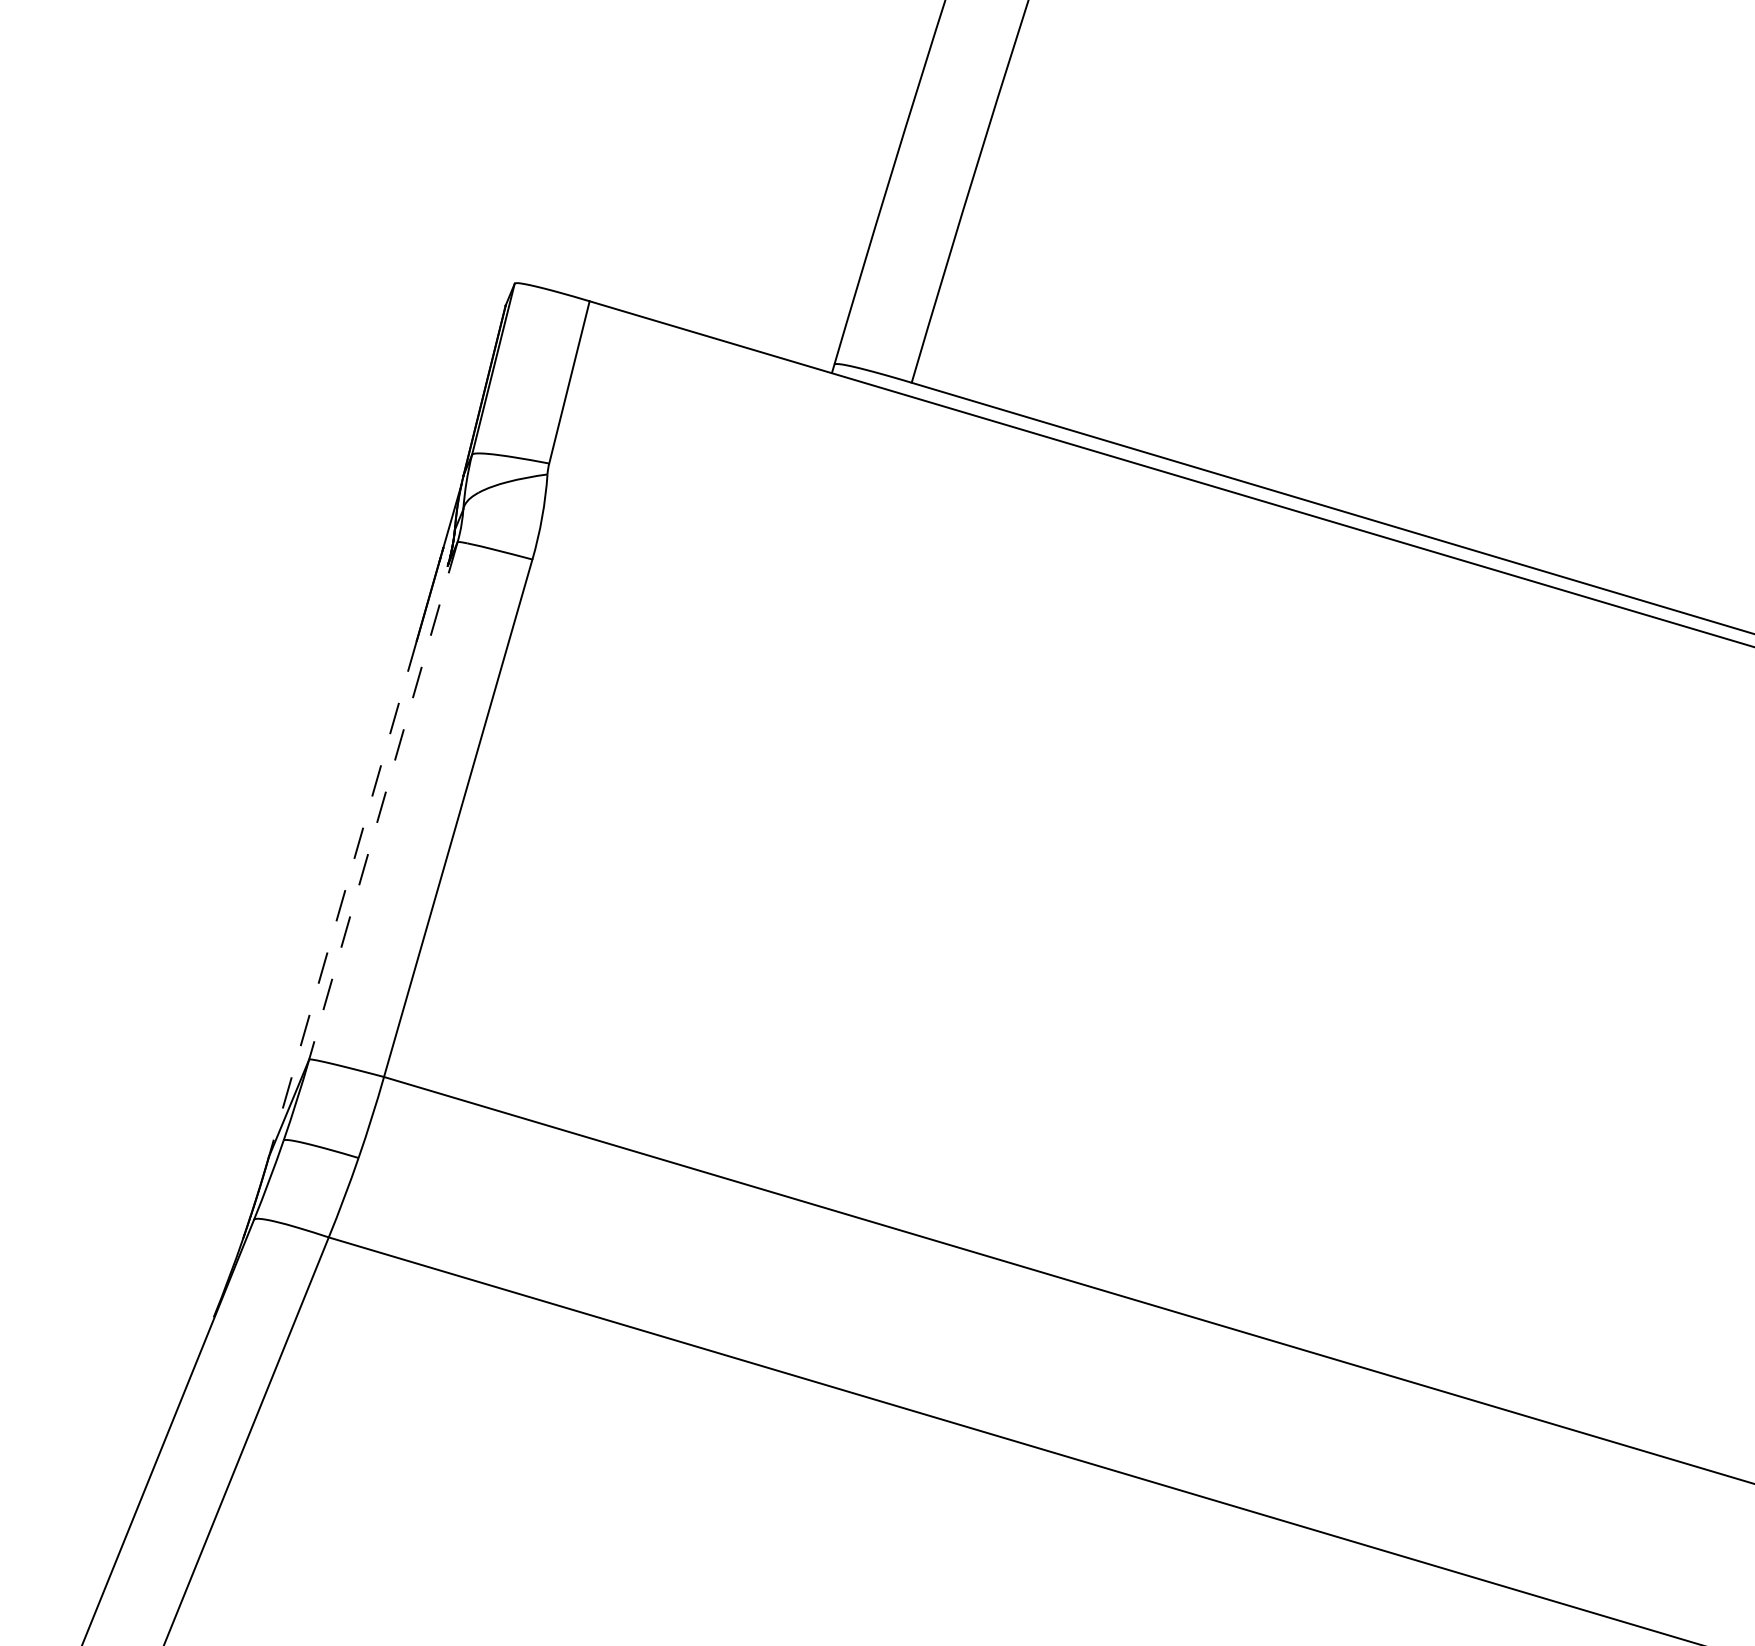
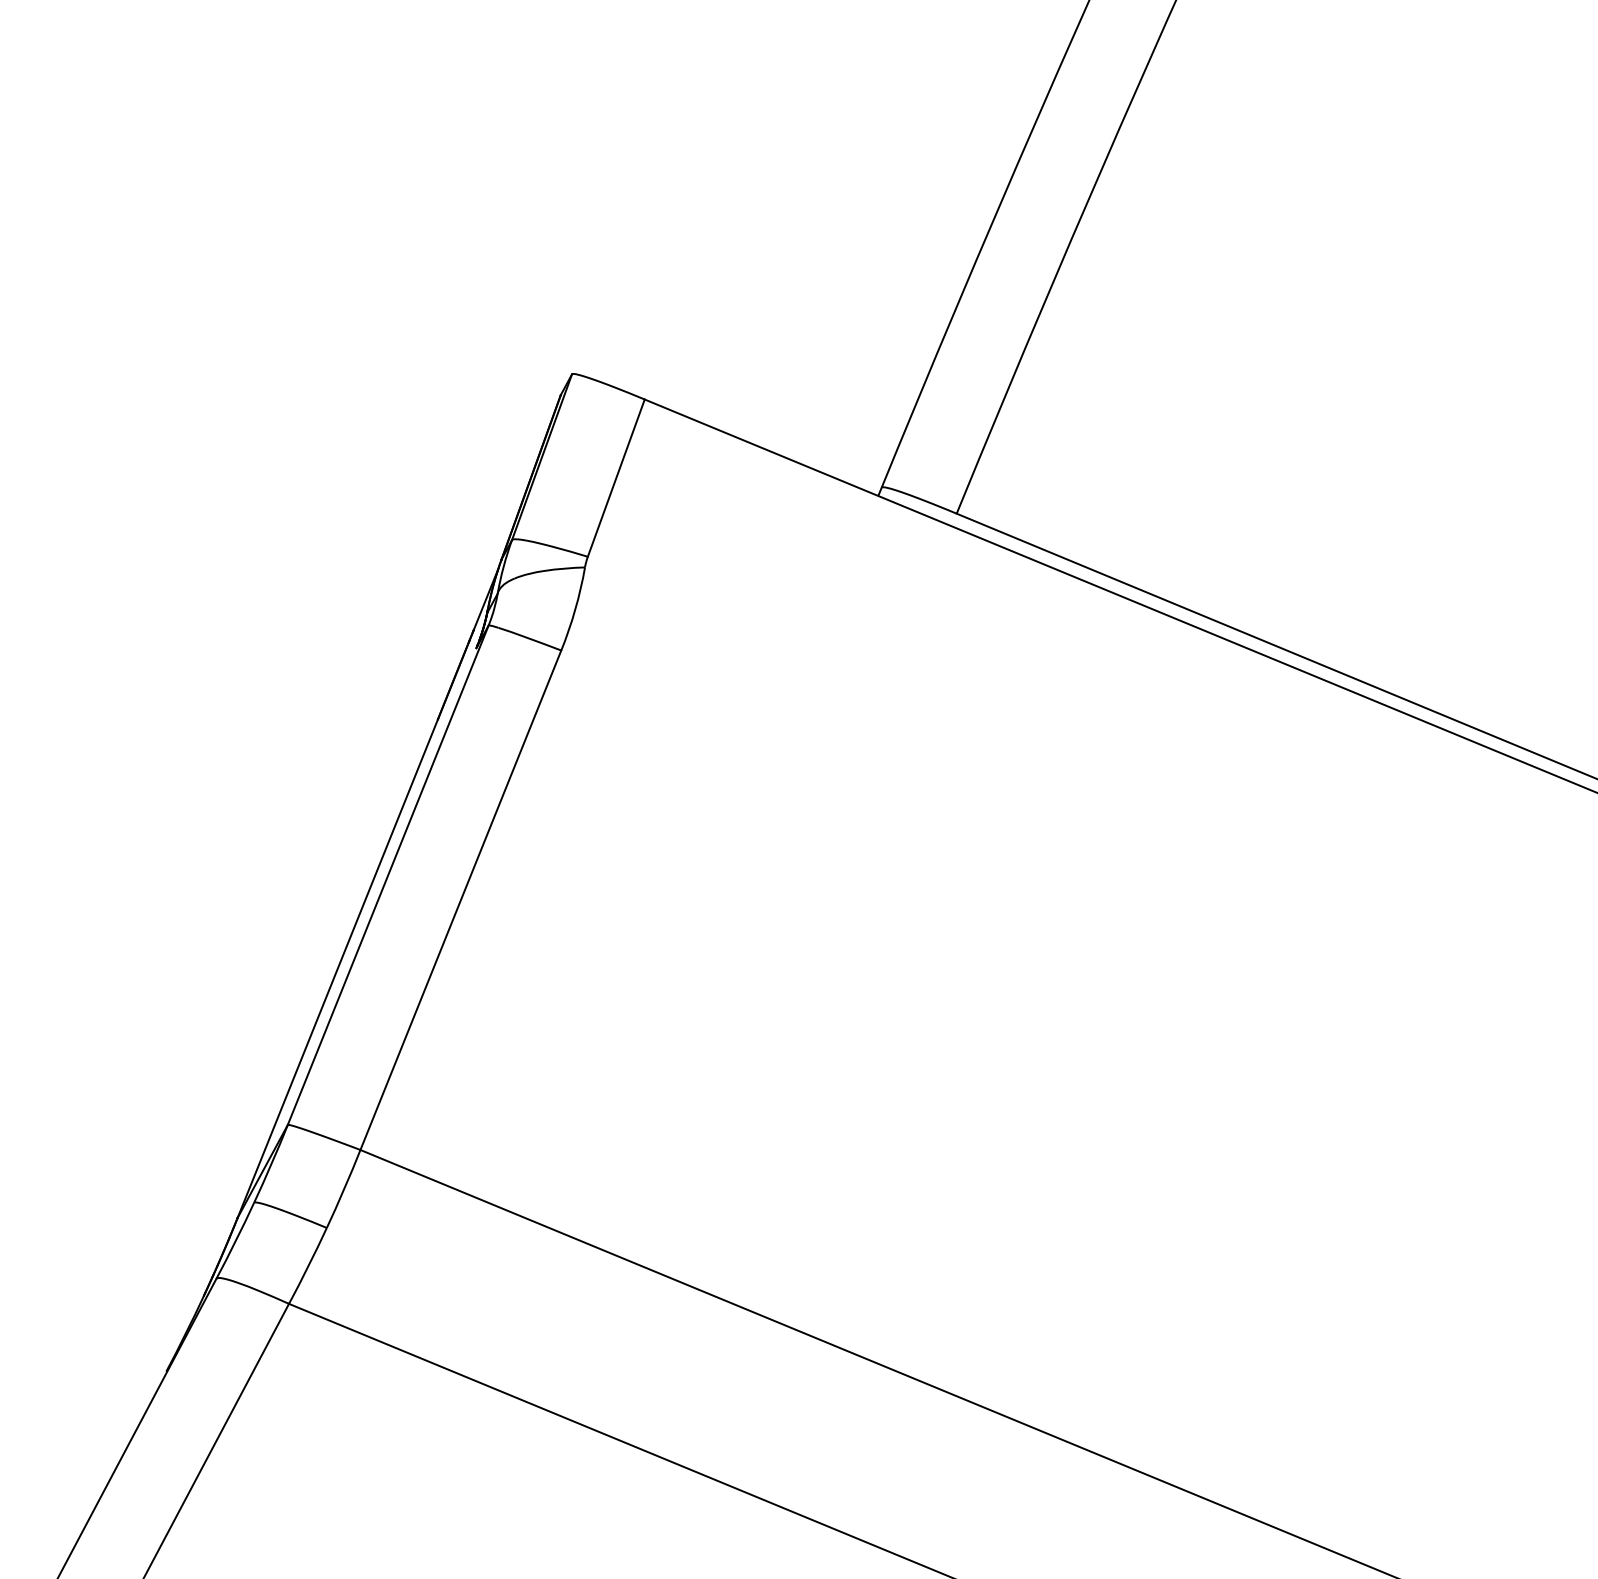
line: (383, 801) -> (388, 875), dashed -> solid
line: (342, 898) -> (337, 968), dashed -> solid

